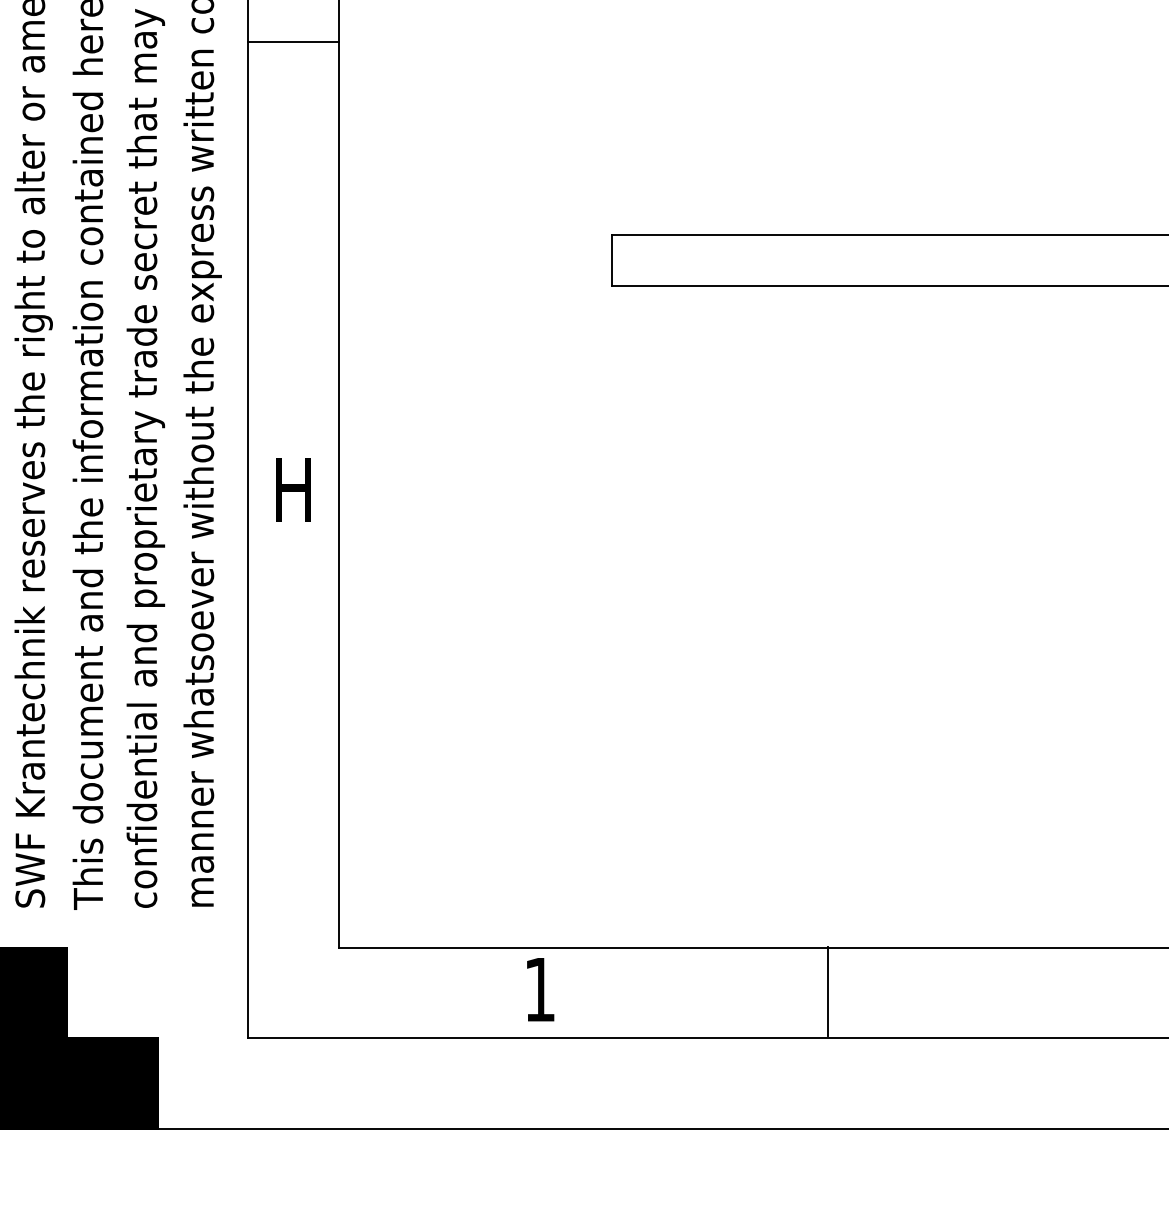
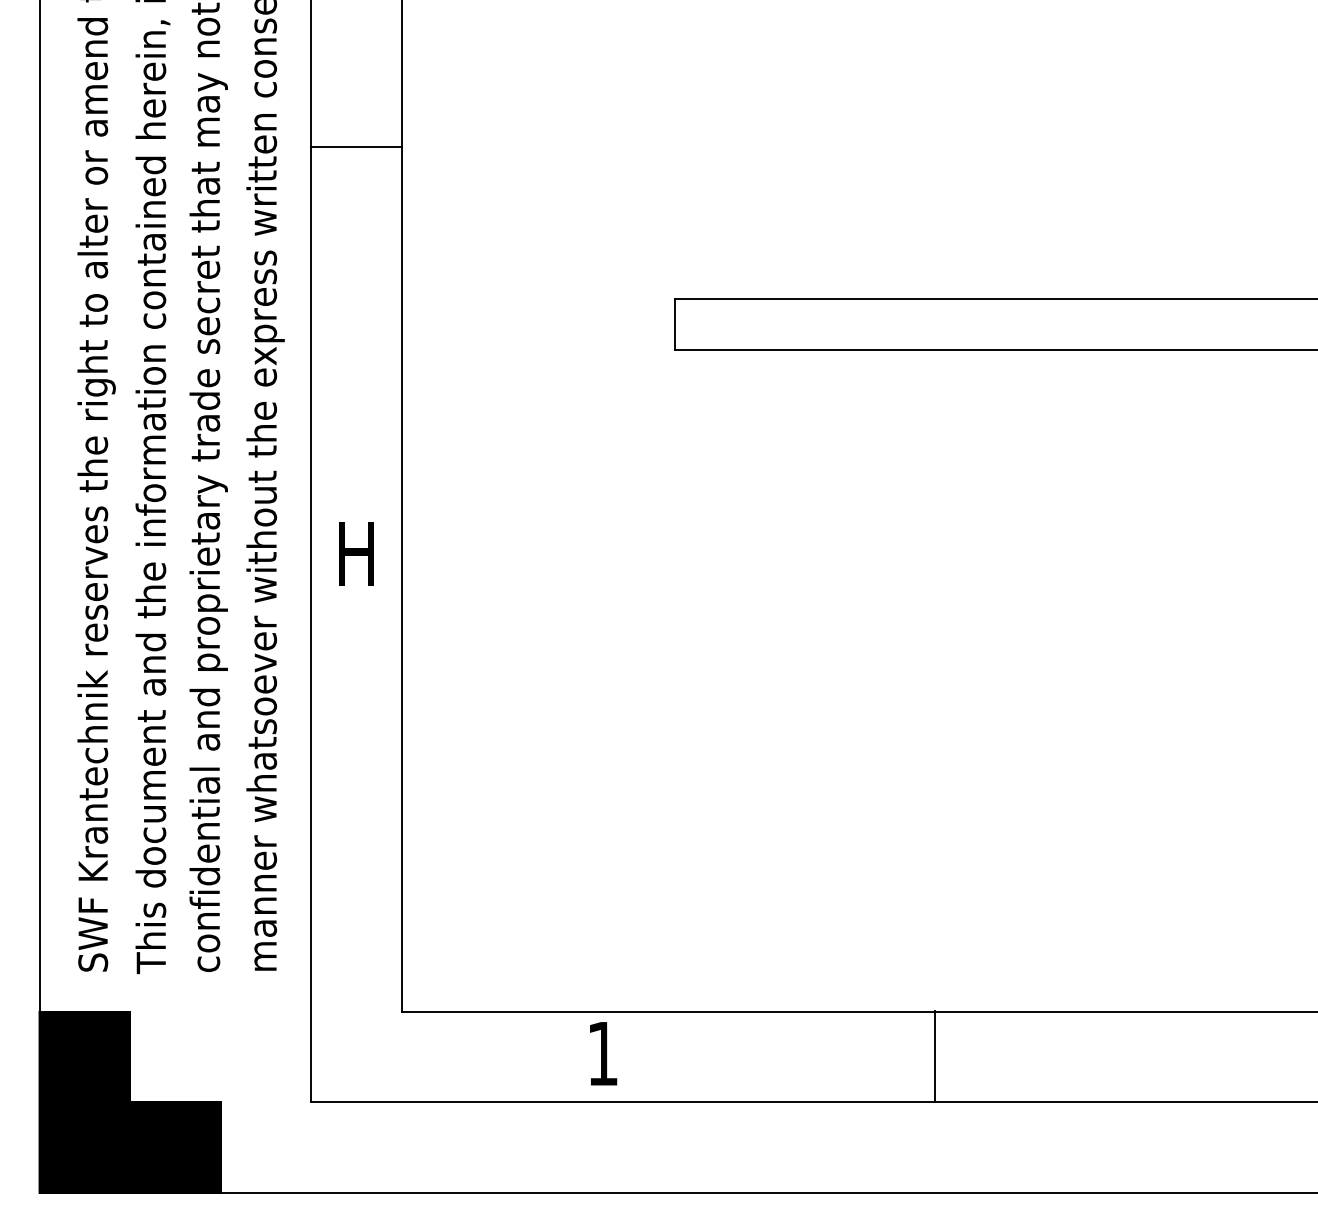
line: (293, 42) -> (356, 146), moved
line: (827, 991) -> (934, 1055), moved

